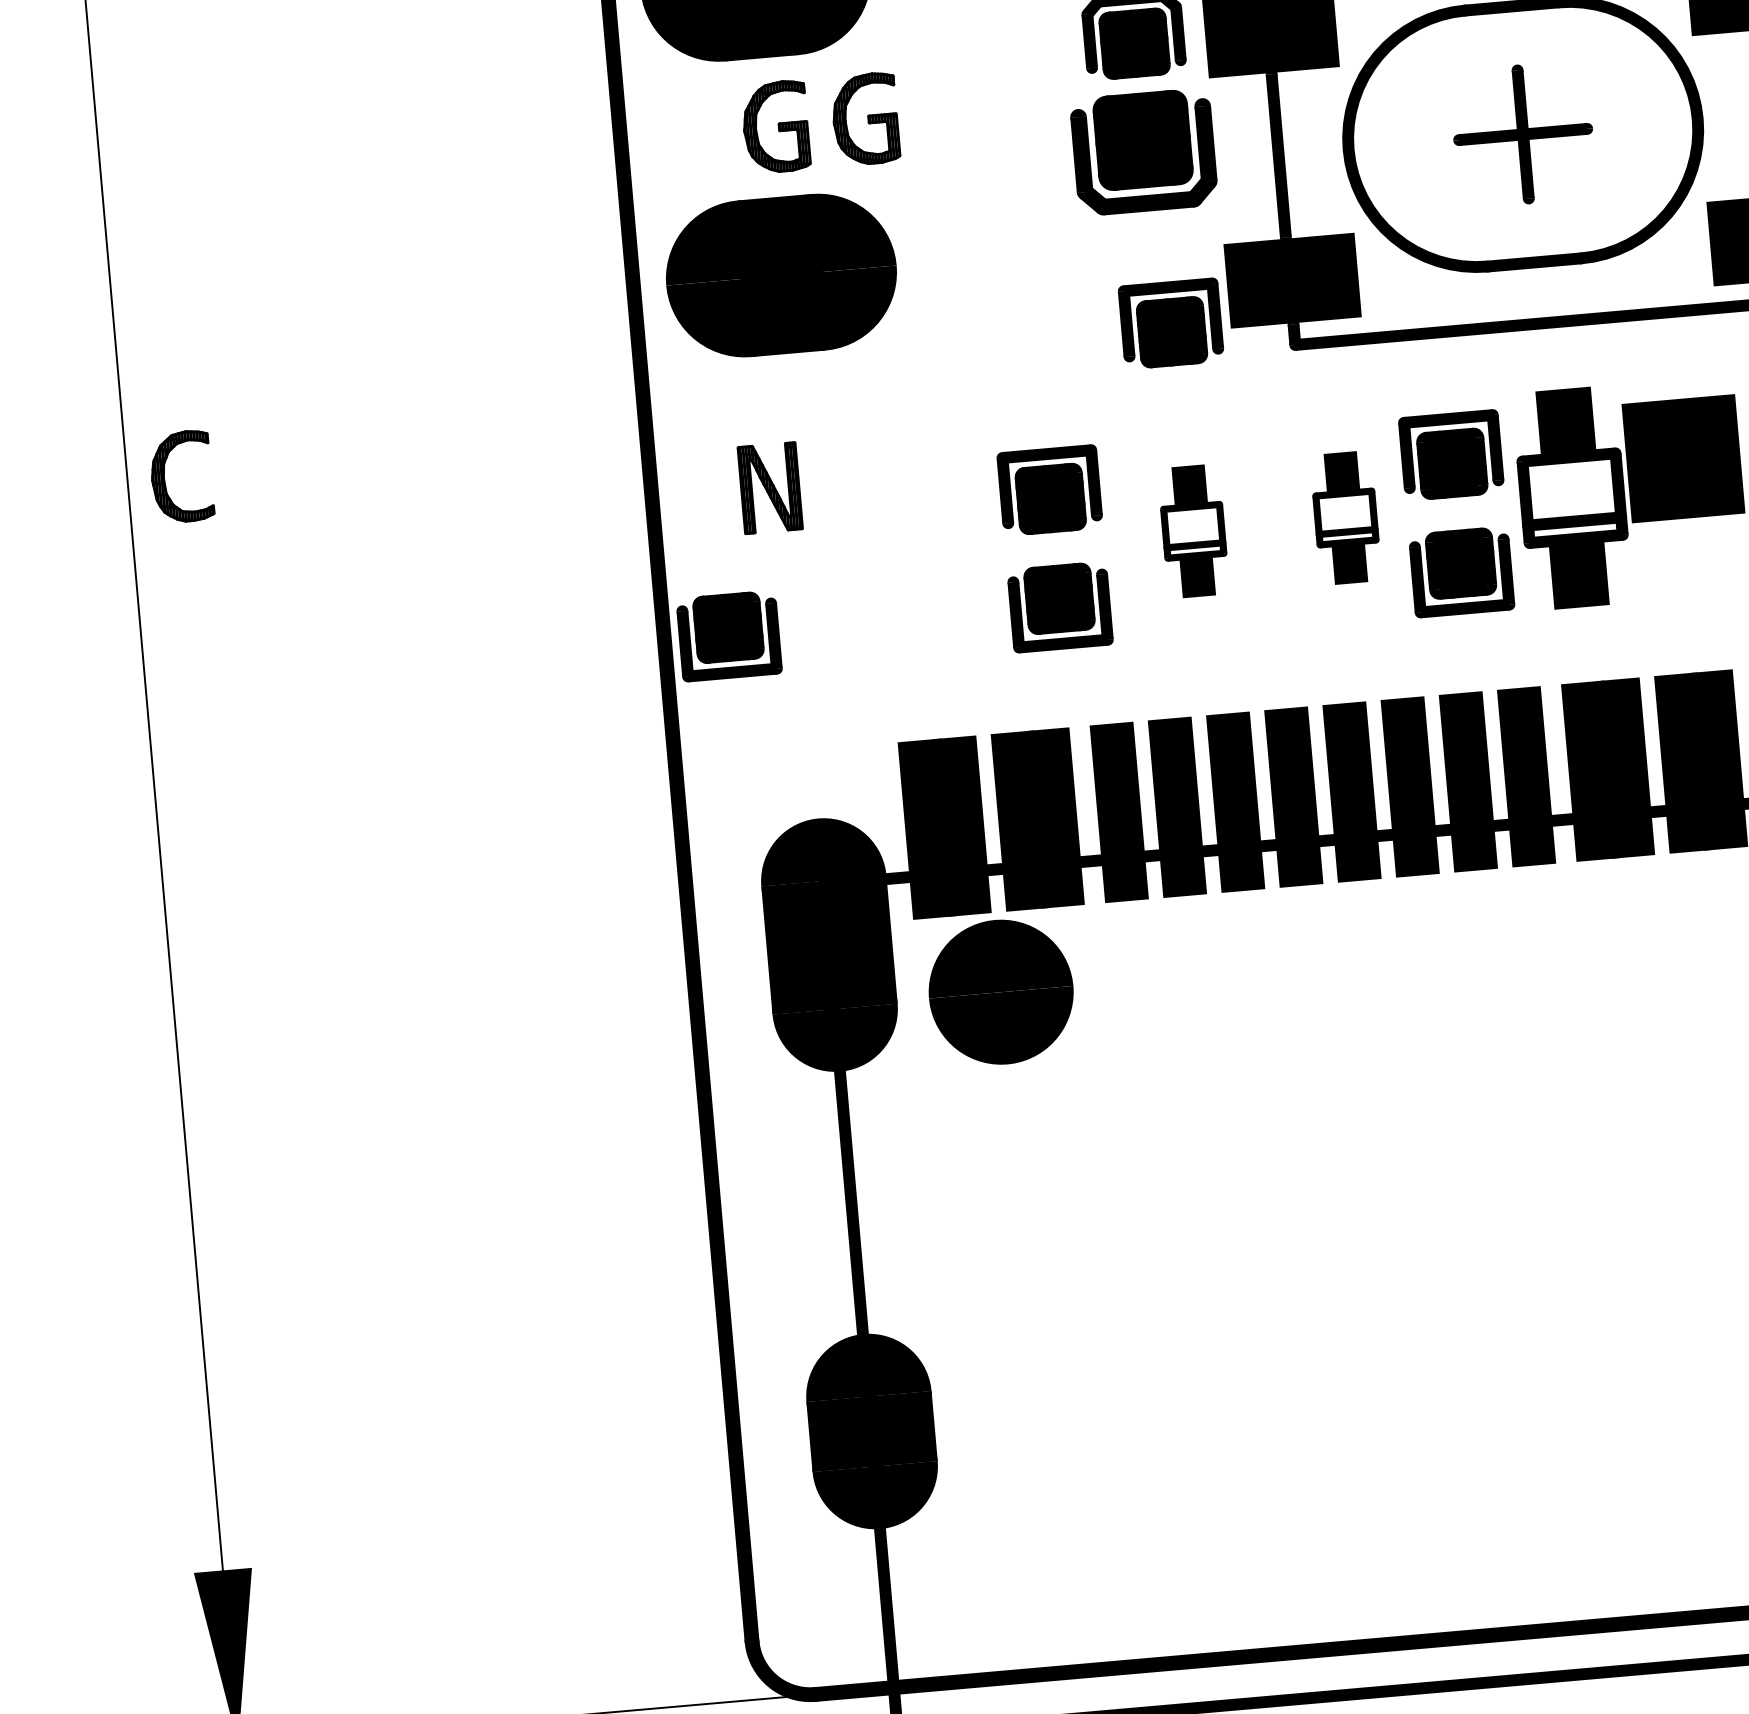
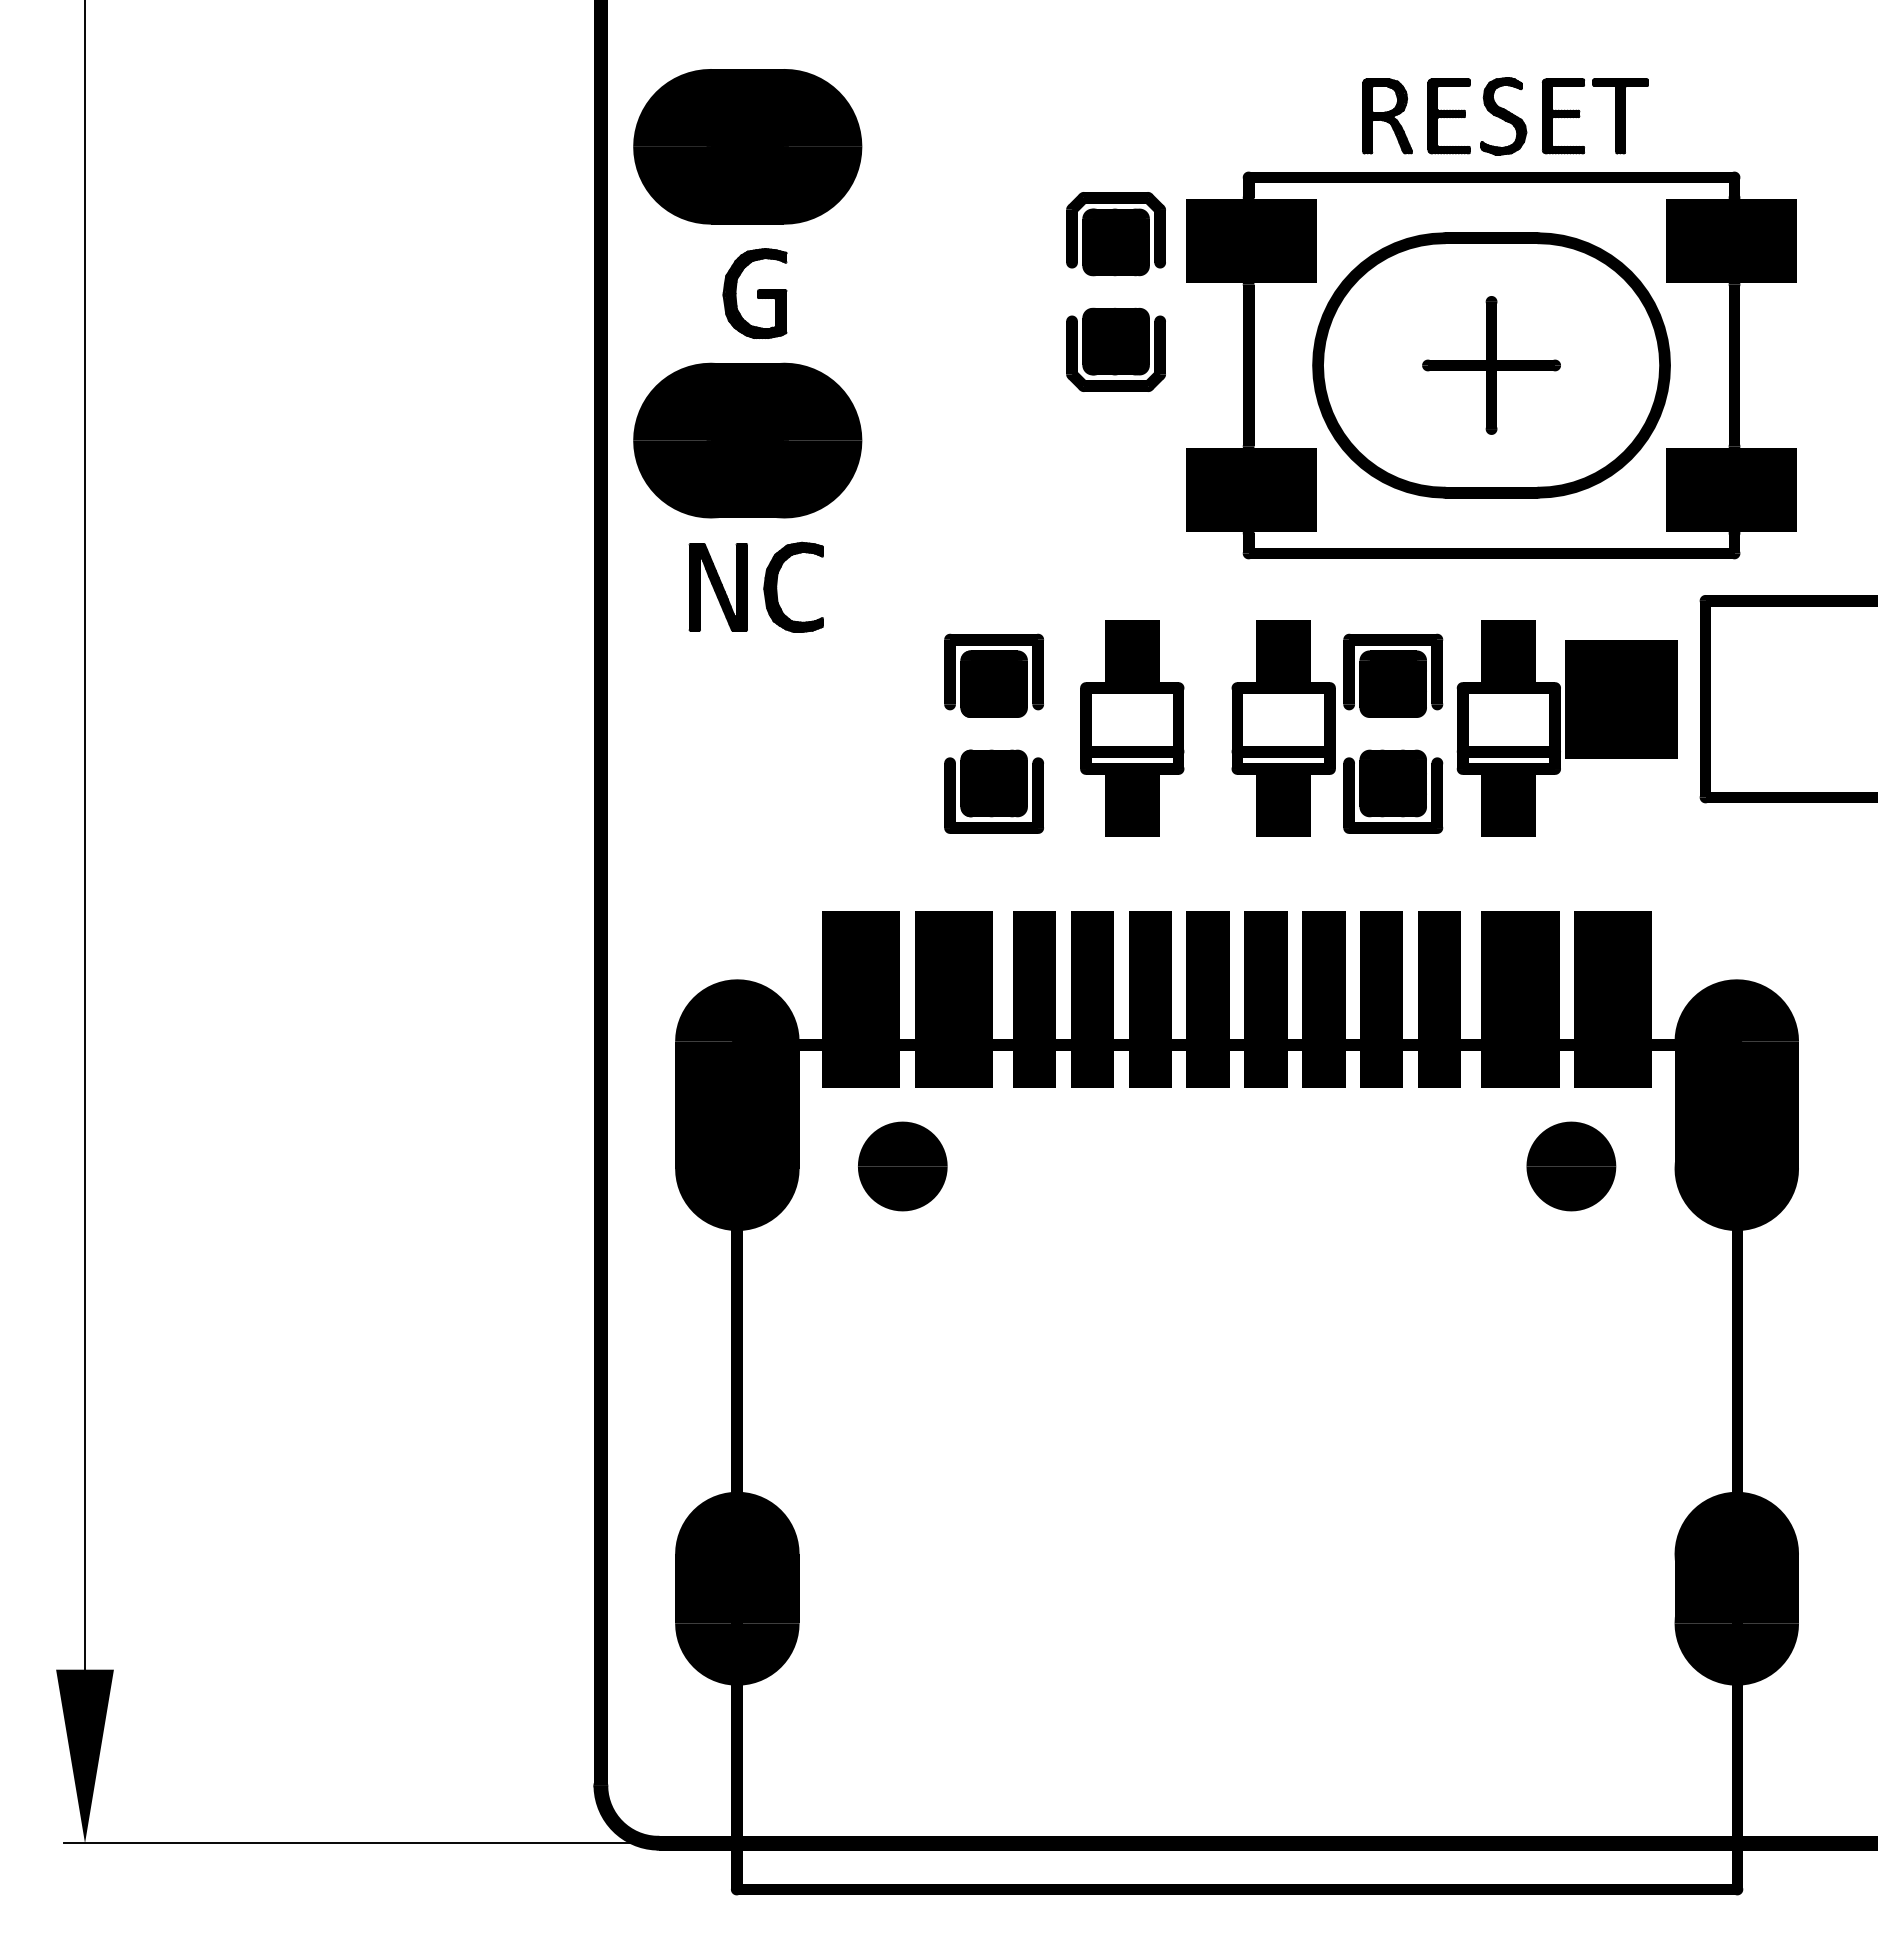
part: (864, 119) -> (843, 293), removed
part: (1143, 151) -> (1115, 349), size x0.71
part: (1170, 323) -> (1127, 521), removed
part: (165, 477) -> (777, 586), moved
part: (769, 488) -> (717, 587), moved
part: (1345, 518) -> (1283, 728), size x1.67
part: (1193, 531) -> (1132, 728), size x1.67
part: (728, 635) -> (664, 791), removed
part: (1674, 933) -> (1571, 1166), added
part: (1001, 992) -> (902, 1166), size x0.62

